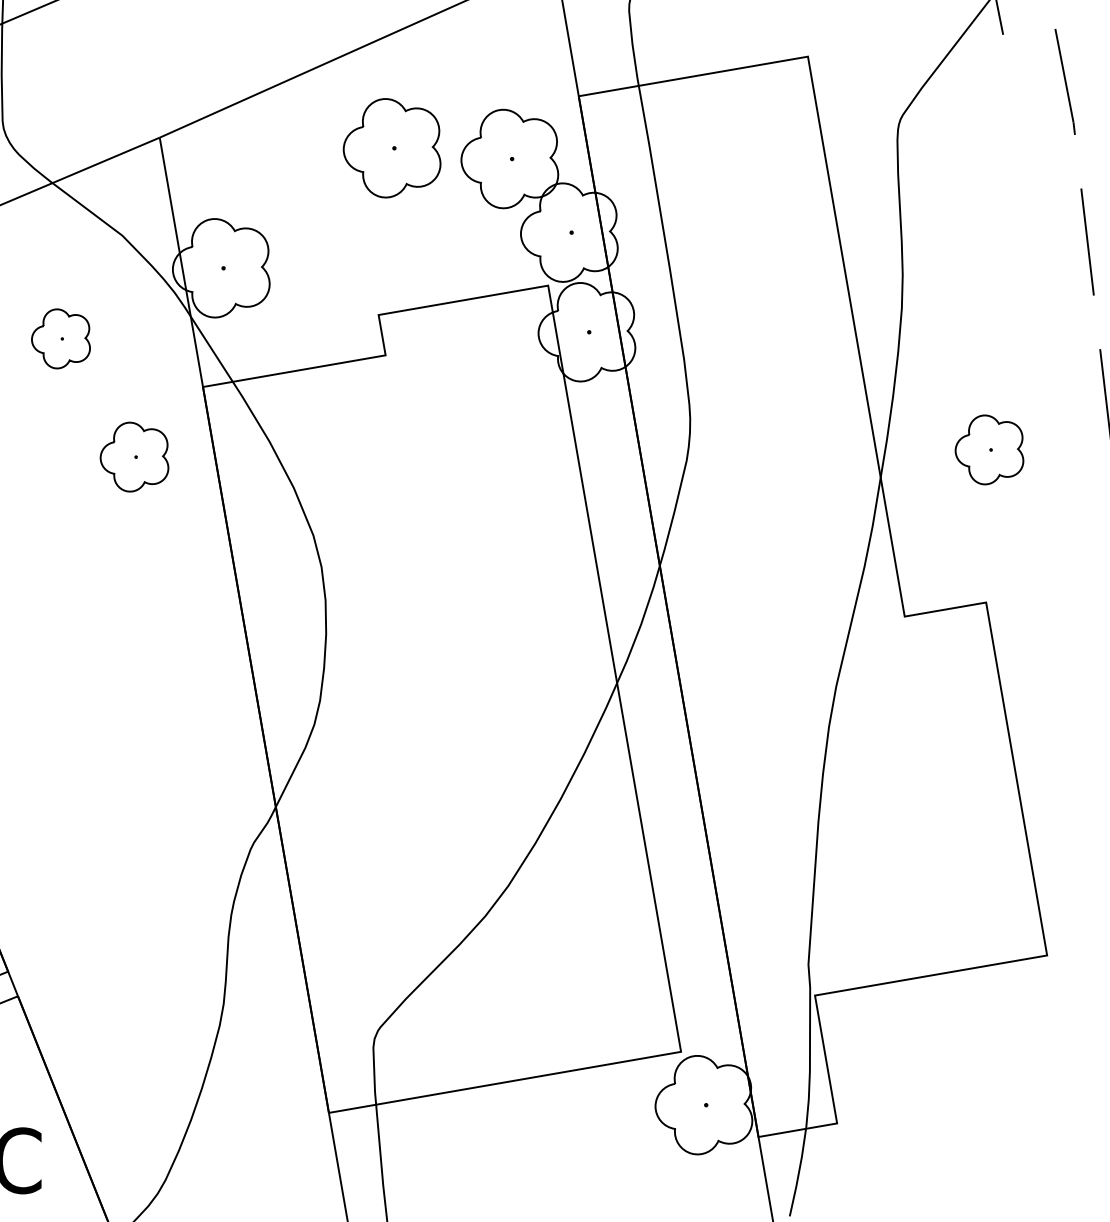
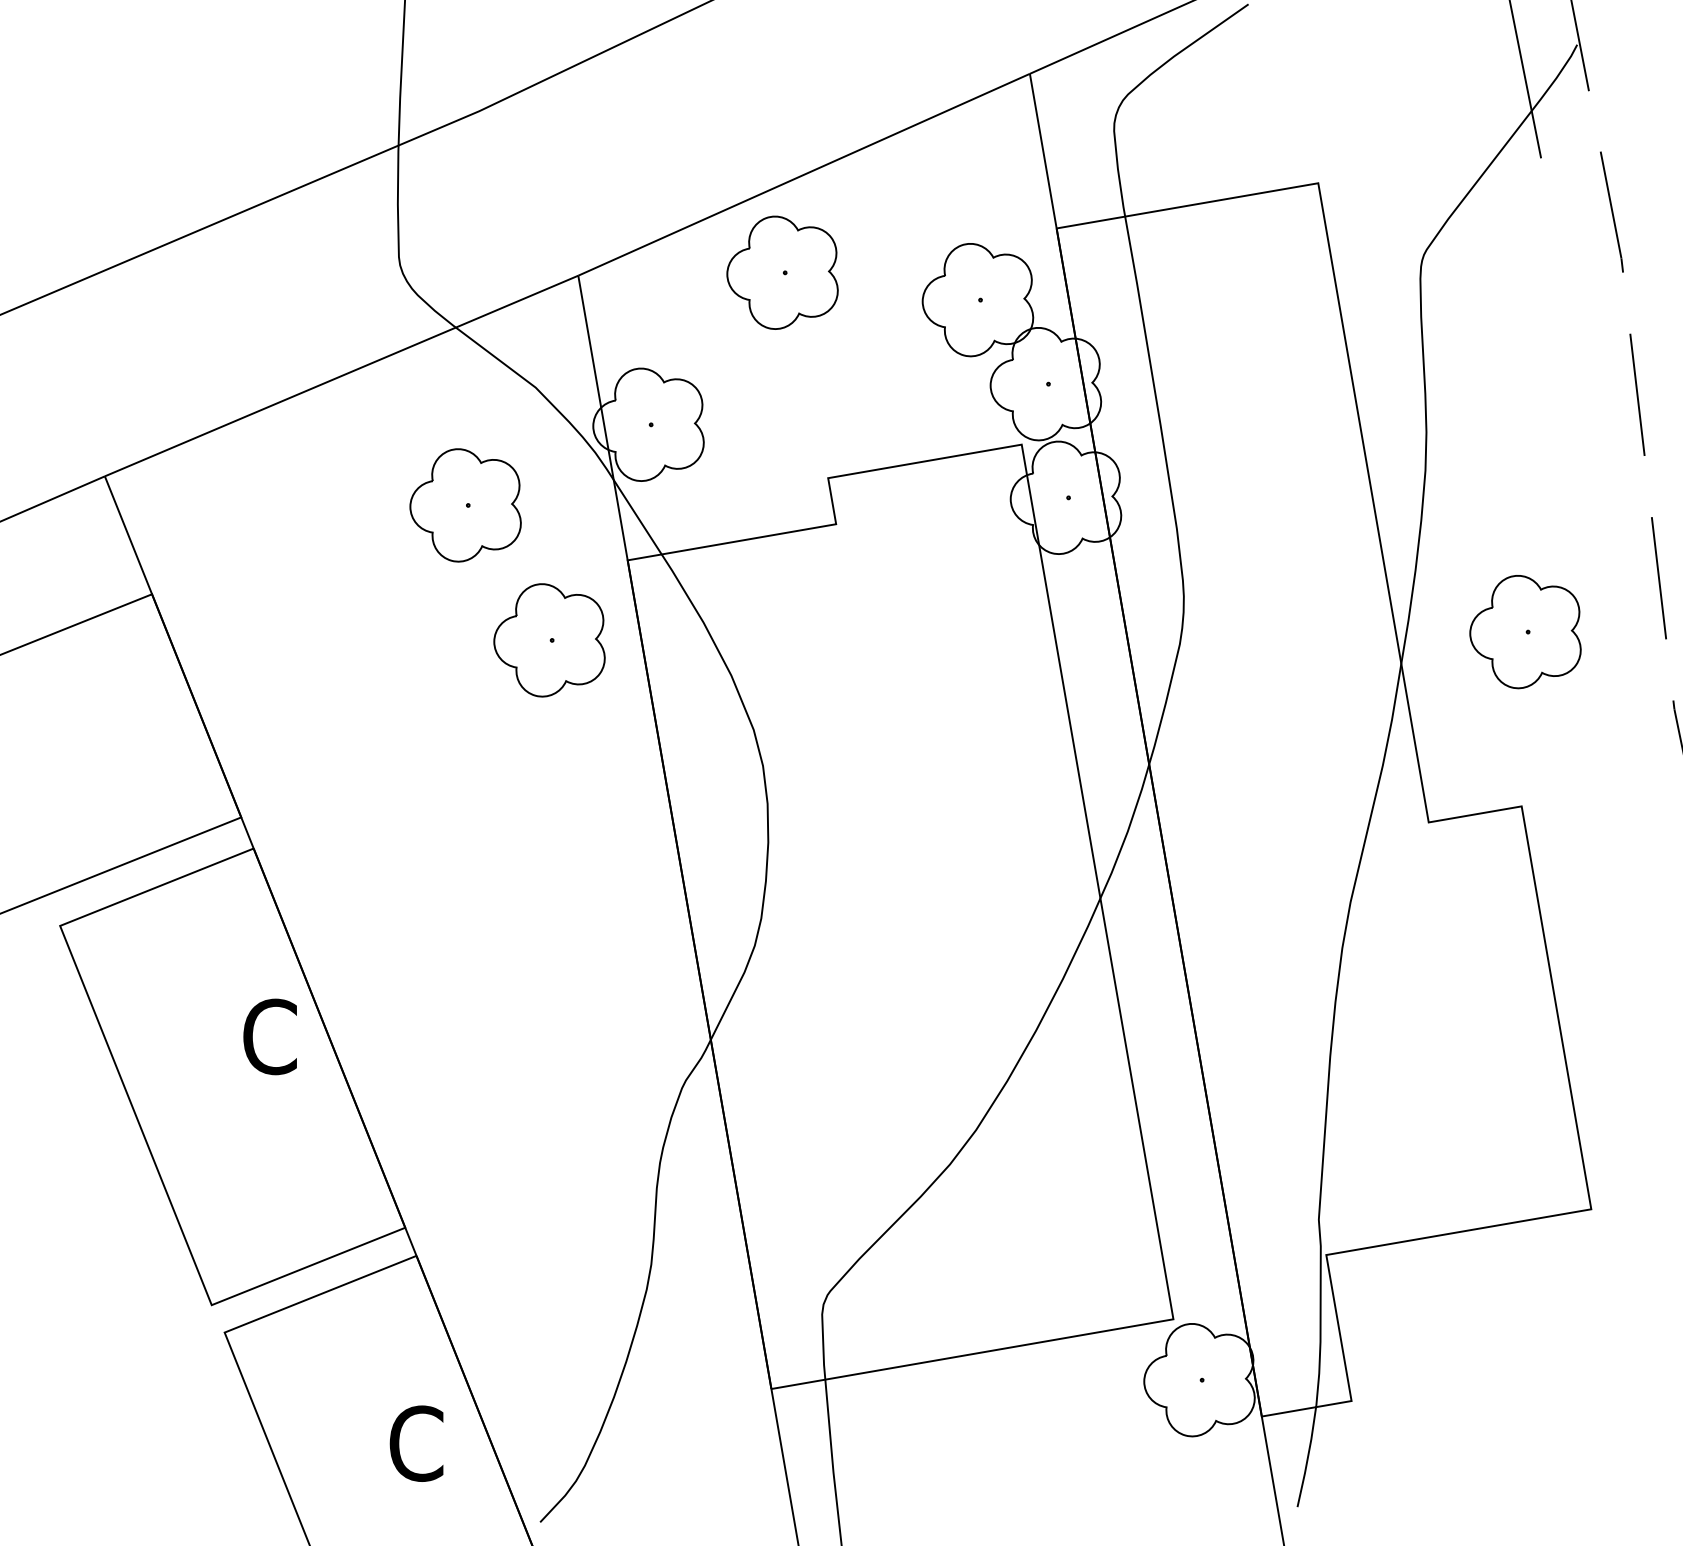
part: (392, 147) -> (782, 272), moved
part: (60, 338) -> (465, 505), size x1.67
part: (989, 450) -> (1525, 632), size x1.43
part: (134, 457) -> (549, 640), size x1.43

